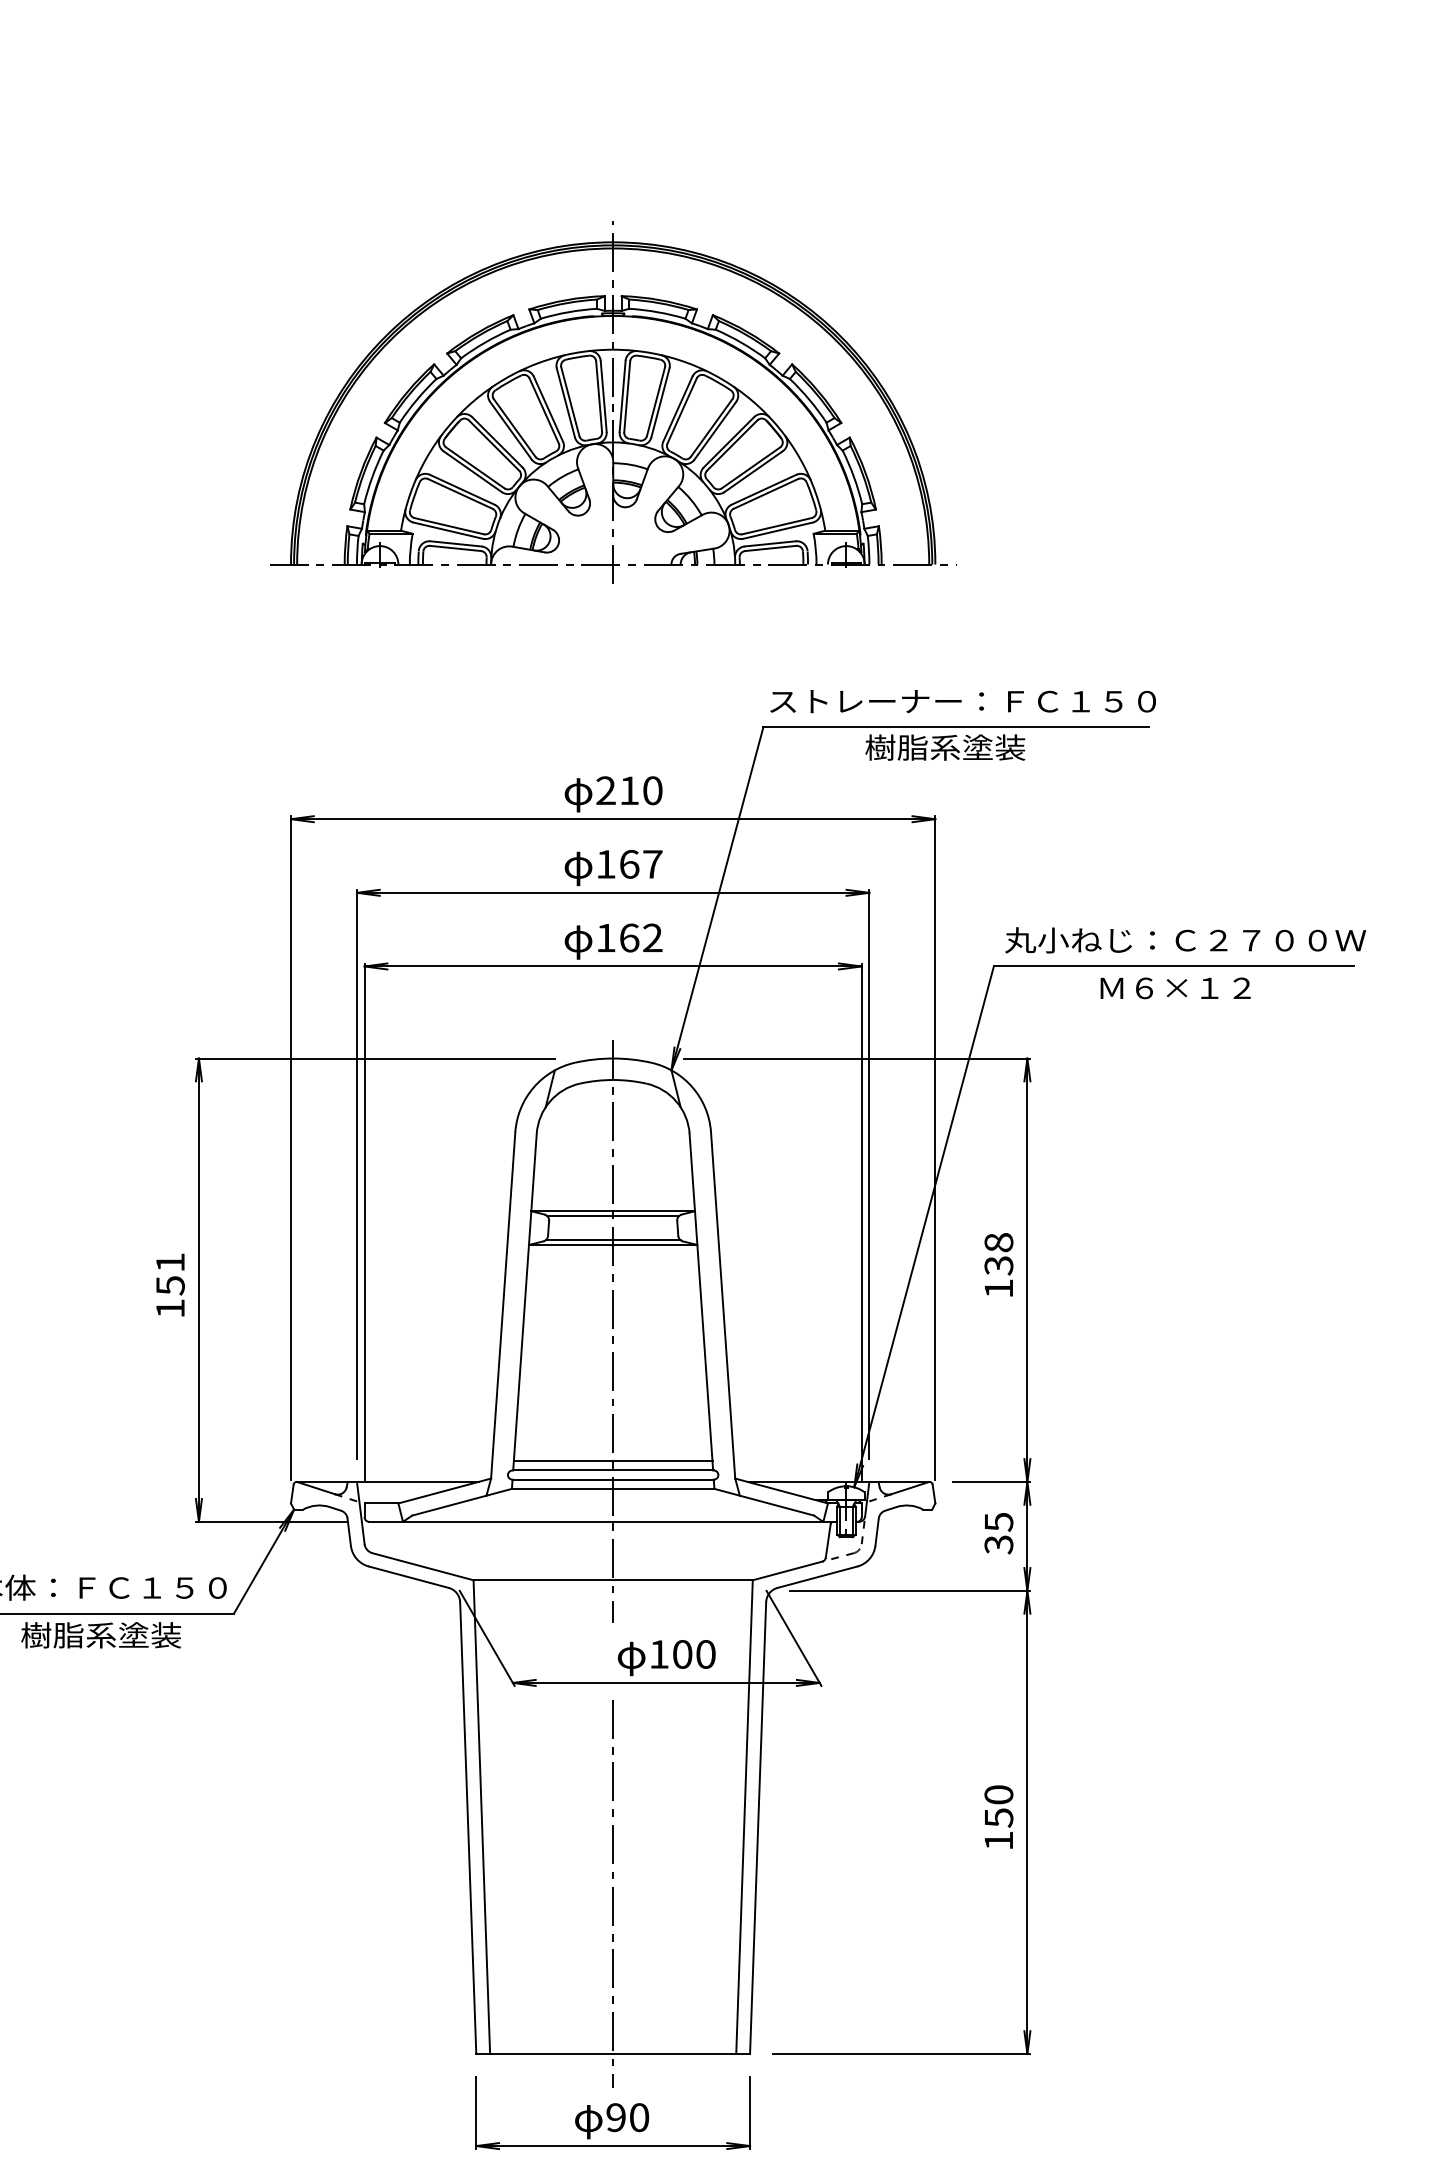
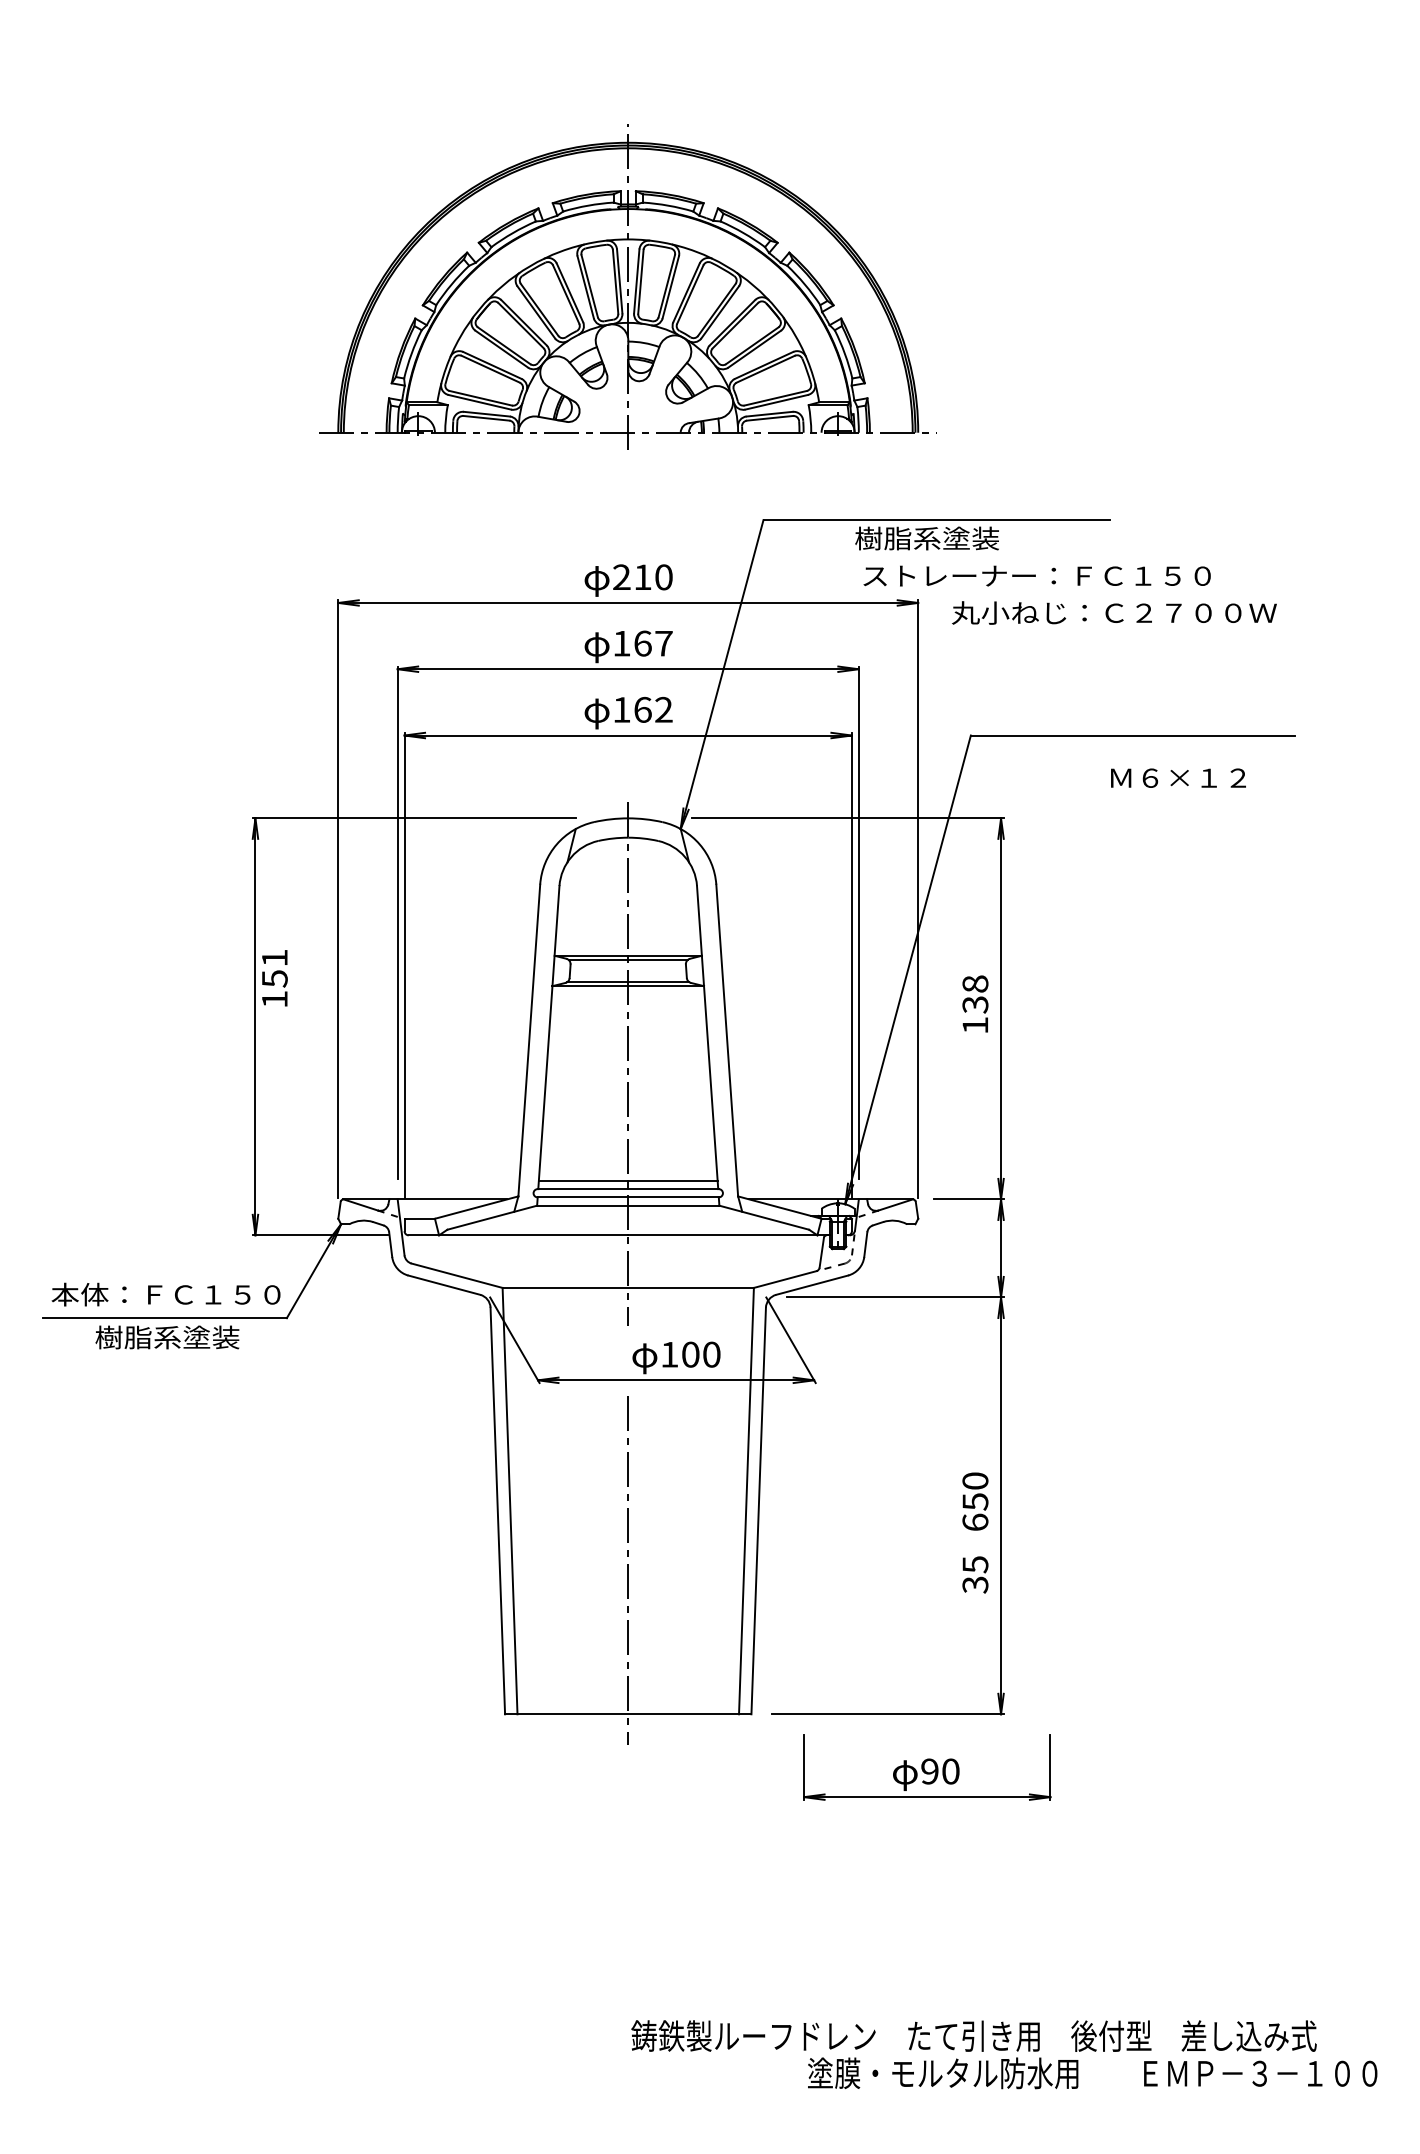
part: (612, 402) -> (627, 286), moved
text: (962, 700) -> (1036, 575), moved
text: (1185, 939) -> (1114, 612), moved
text: (1175, 987) -> (1178, 777), moved
text: (170, 1285) -> (274, 978), moved
text: (998, 1533) -> (975, 1574), moved
text: (998, 1839) -> (975, 1521), 150 -> 650
part: (613, 2113) -> (927, 1767), moved

